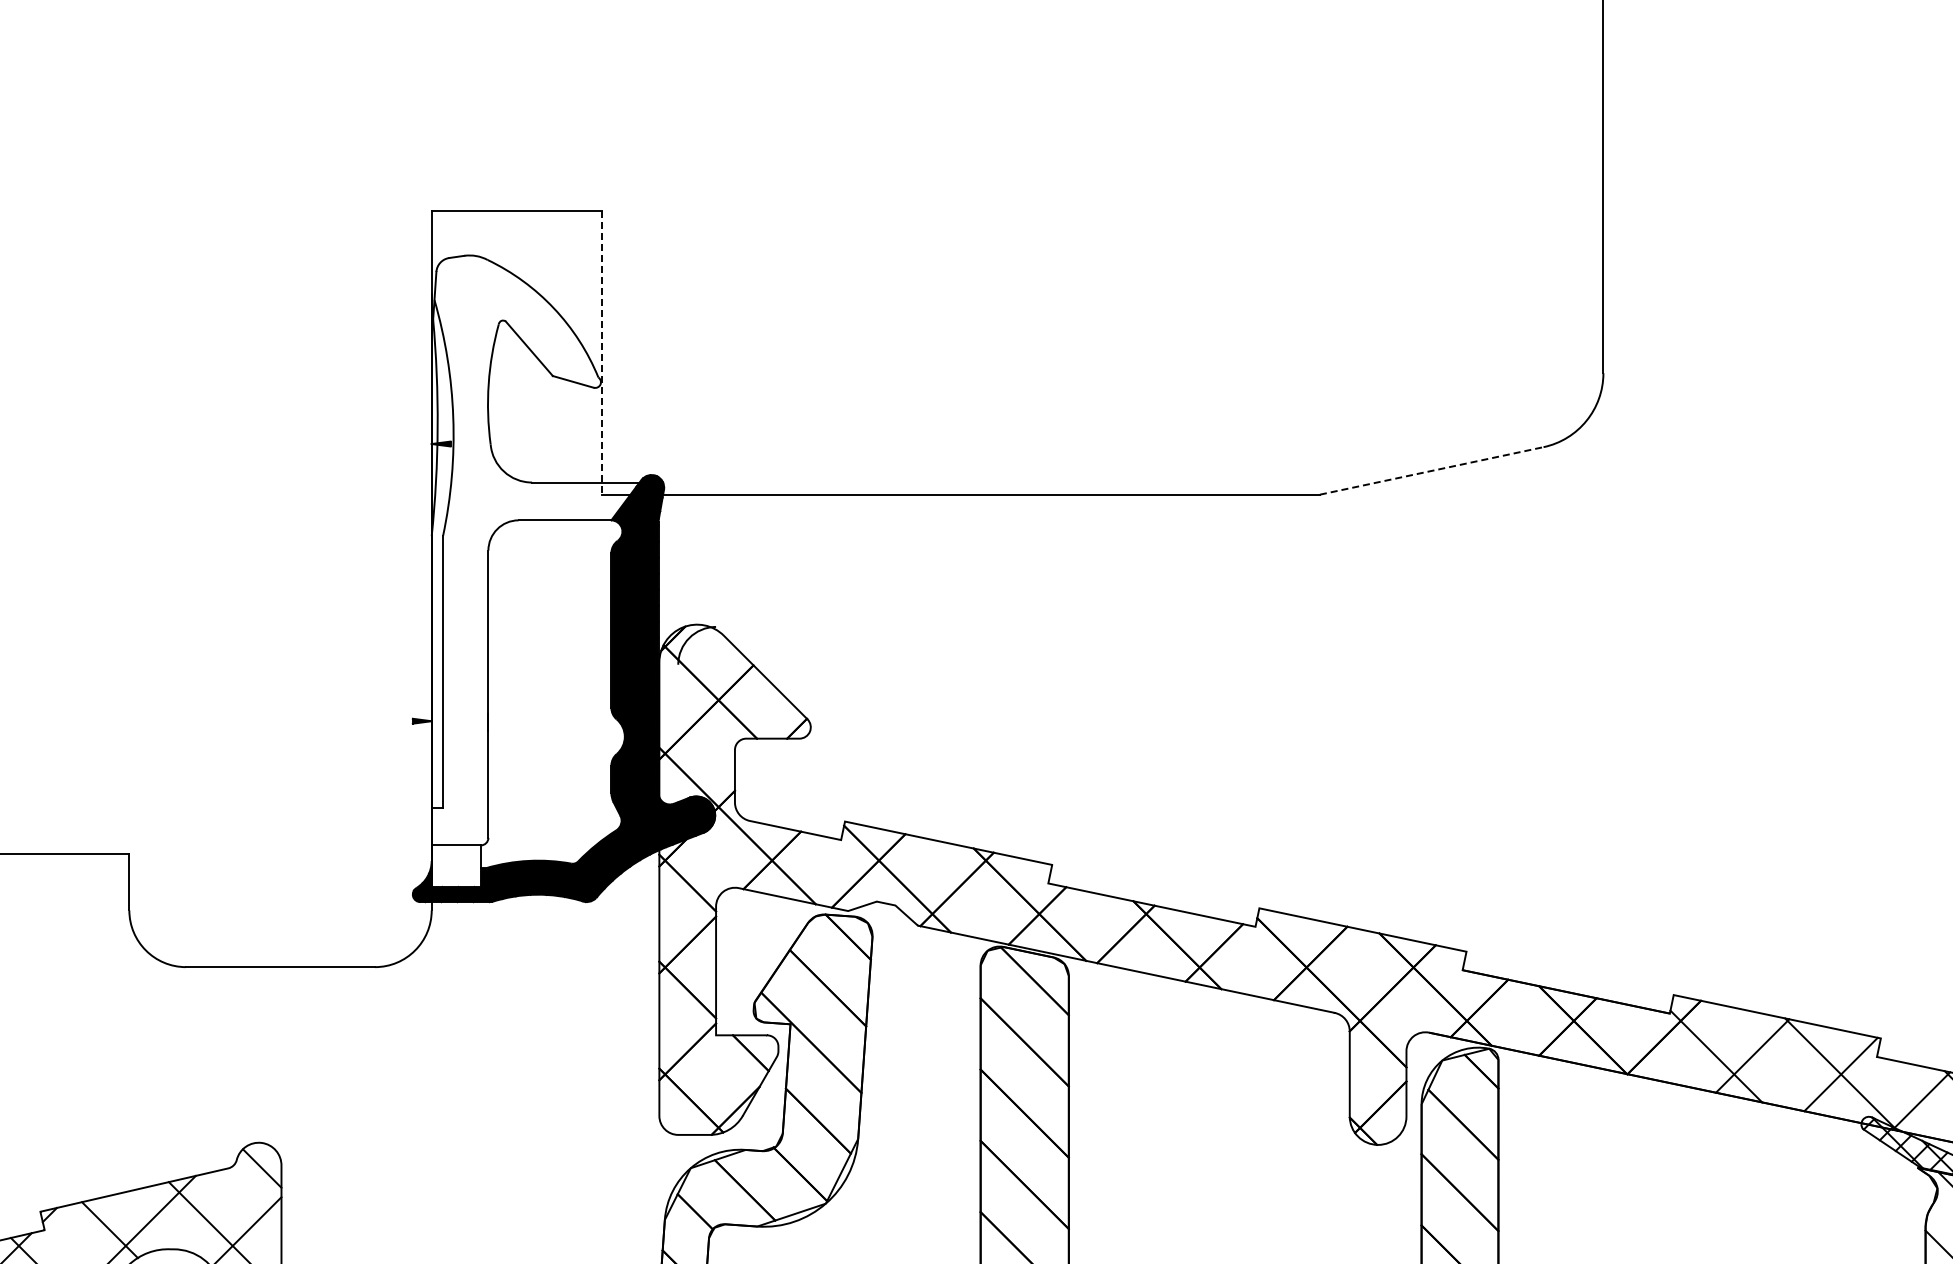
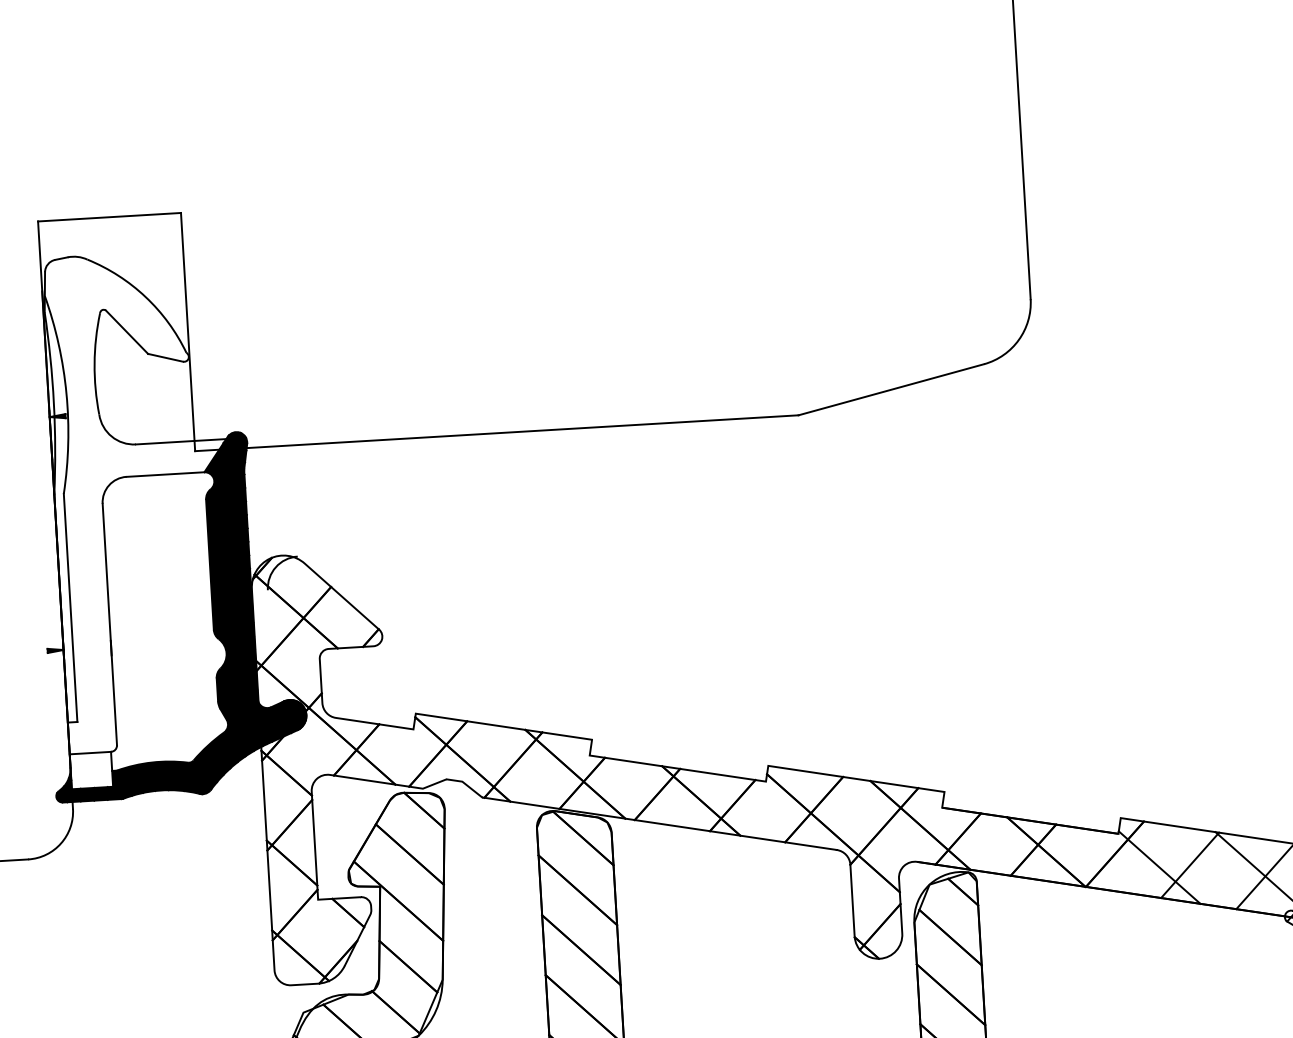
line: (601, 352) -> (187, 331), dashed -> solid
line: (1432, 470) -> (891, 389), dashed -> solid

